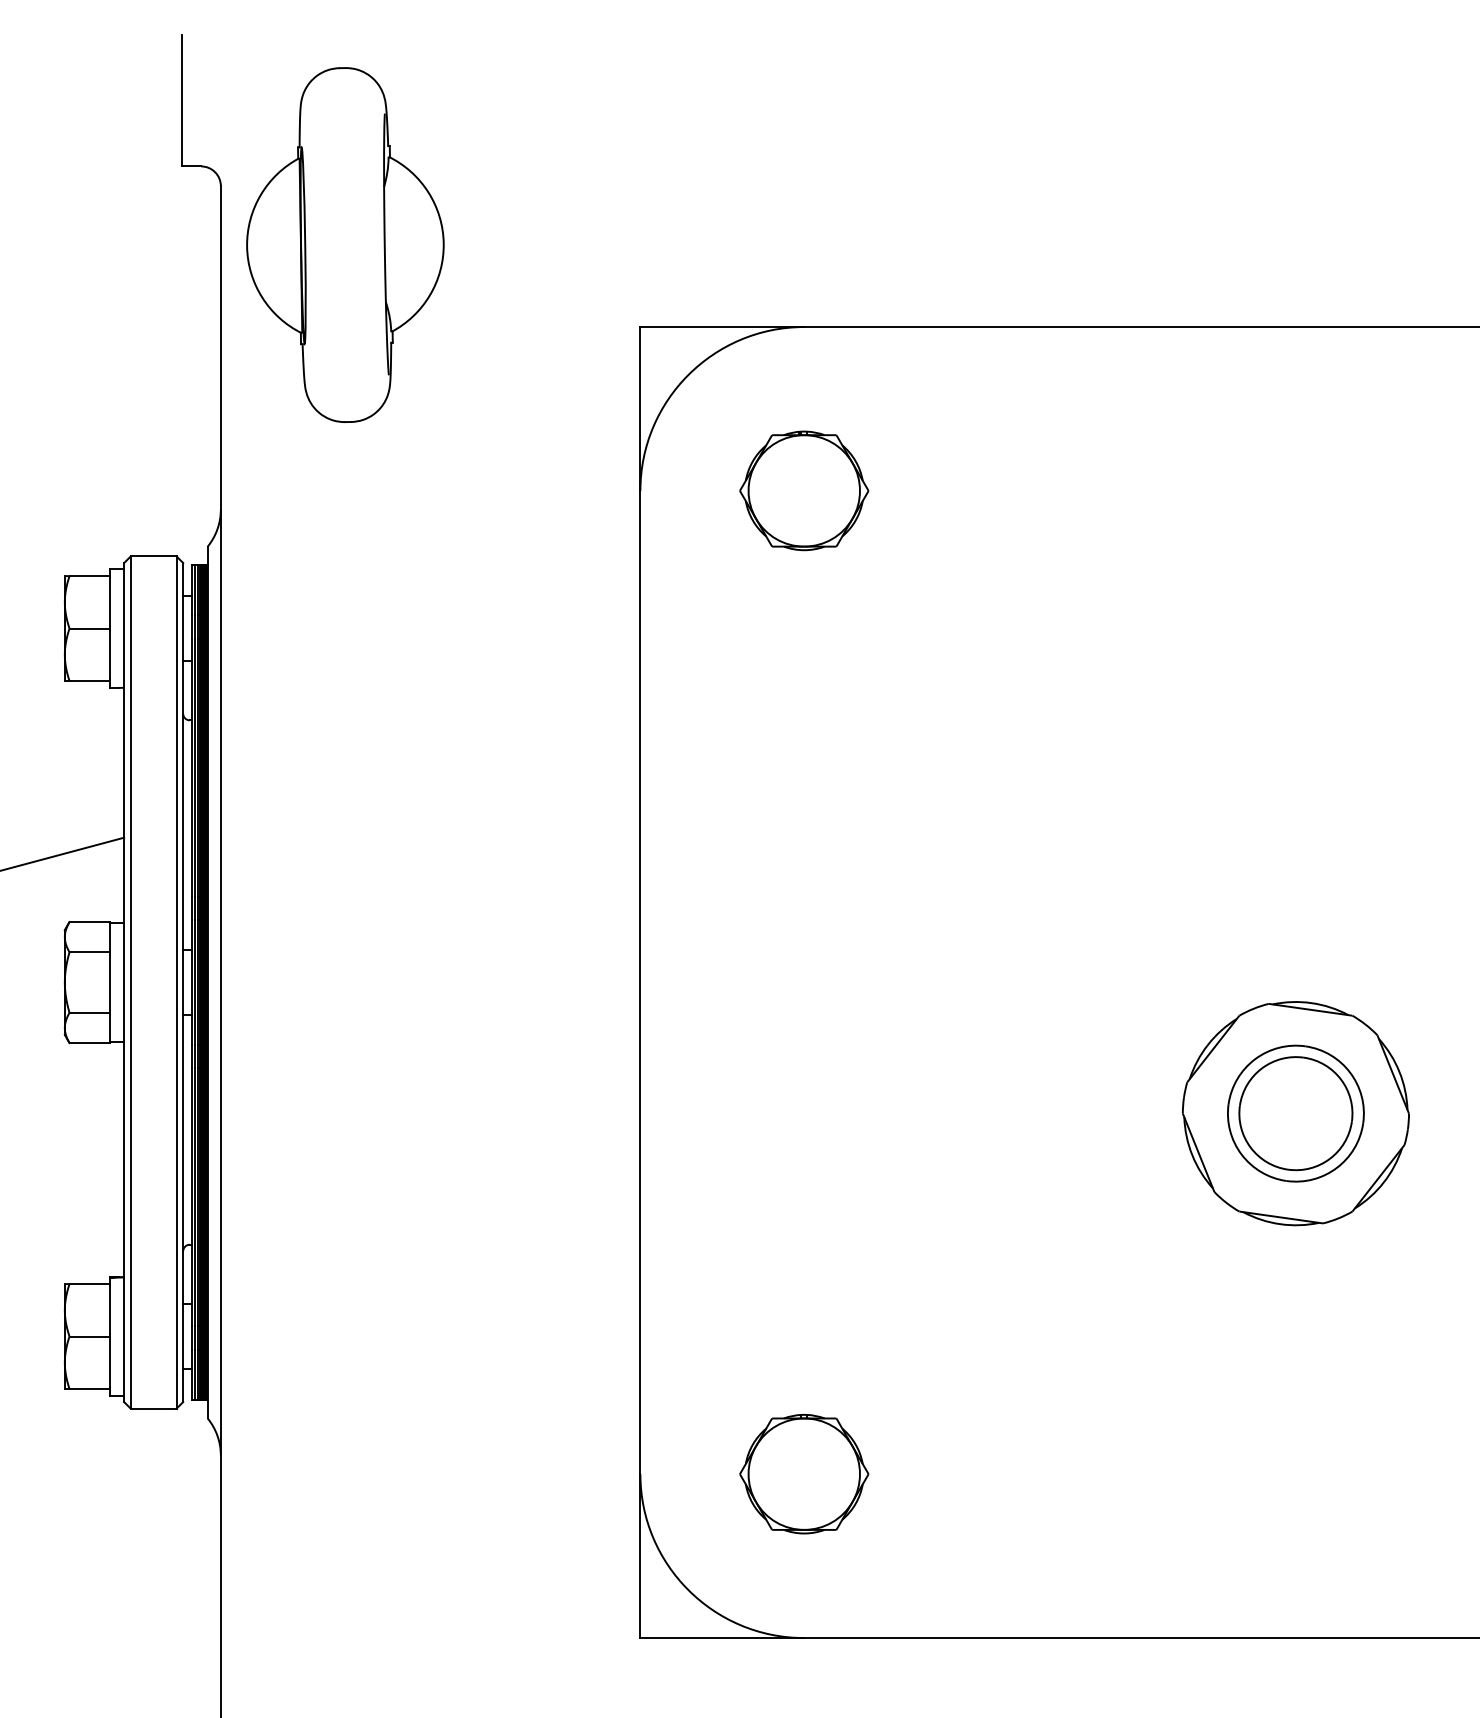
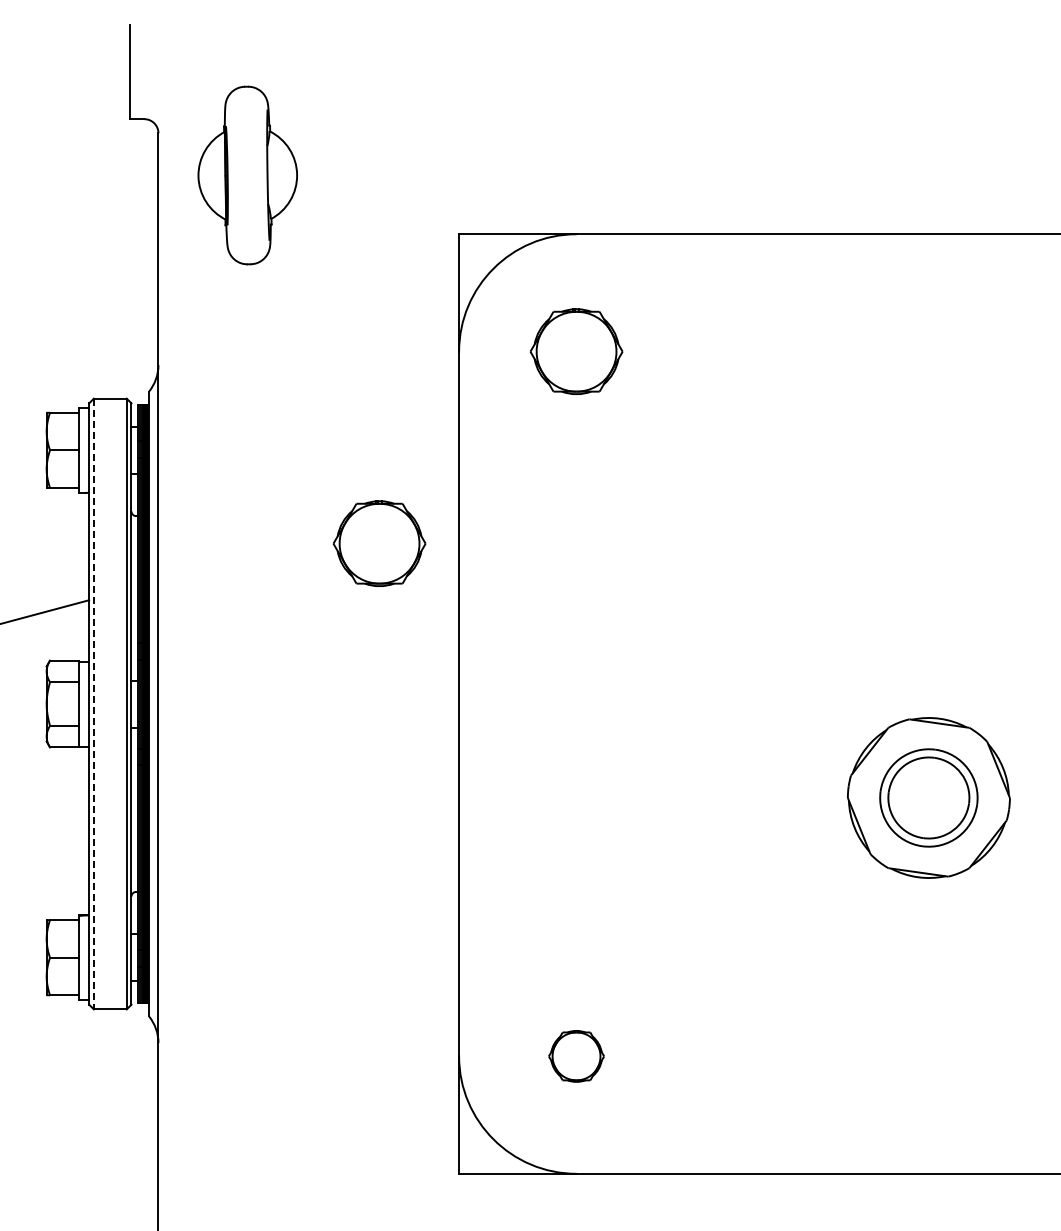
part: (345, 245) -> (247, 175), size x0.7
part: (529, 758) -> (379, 543), added
line: (130, 983) -> (93, 704), solid -> dashed
part: (804, 1474) -> (576, 1056), size x0.6

